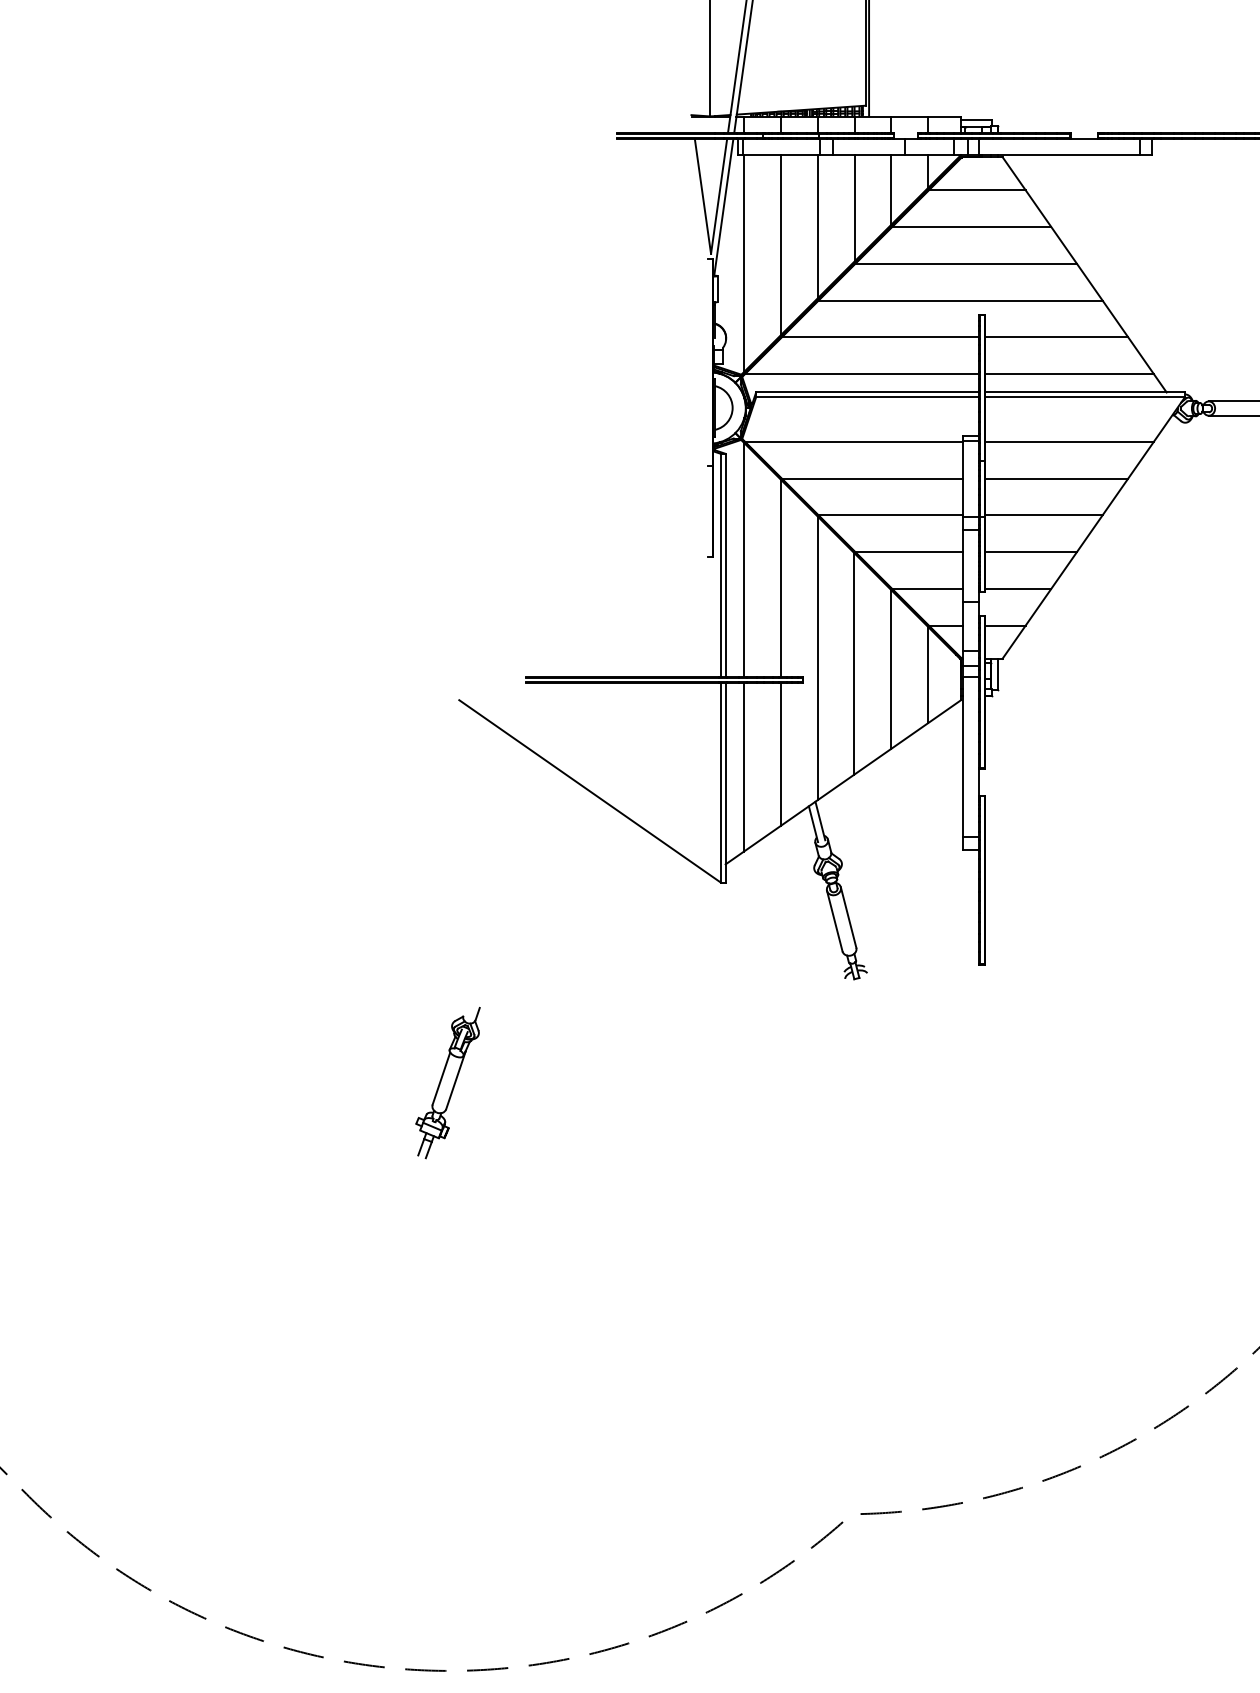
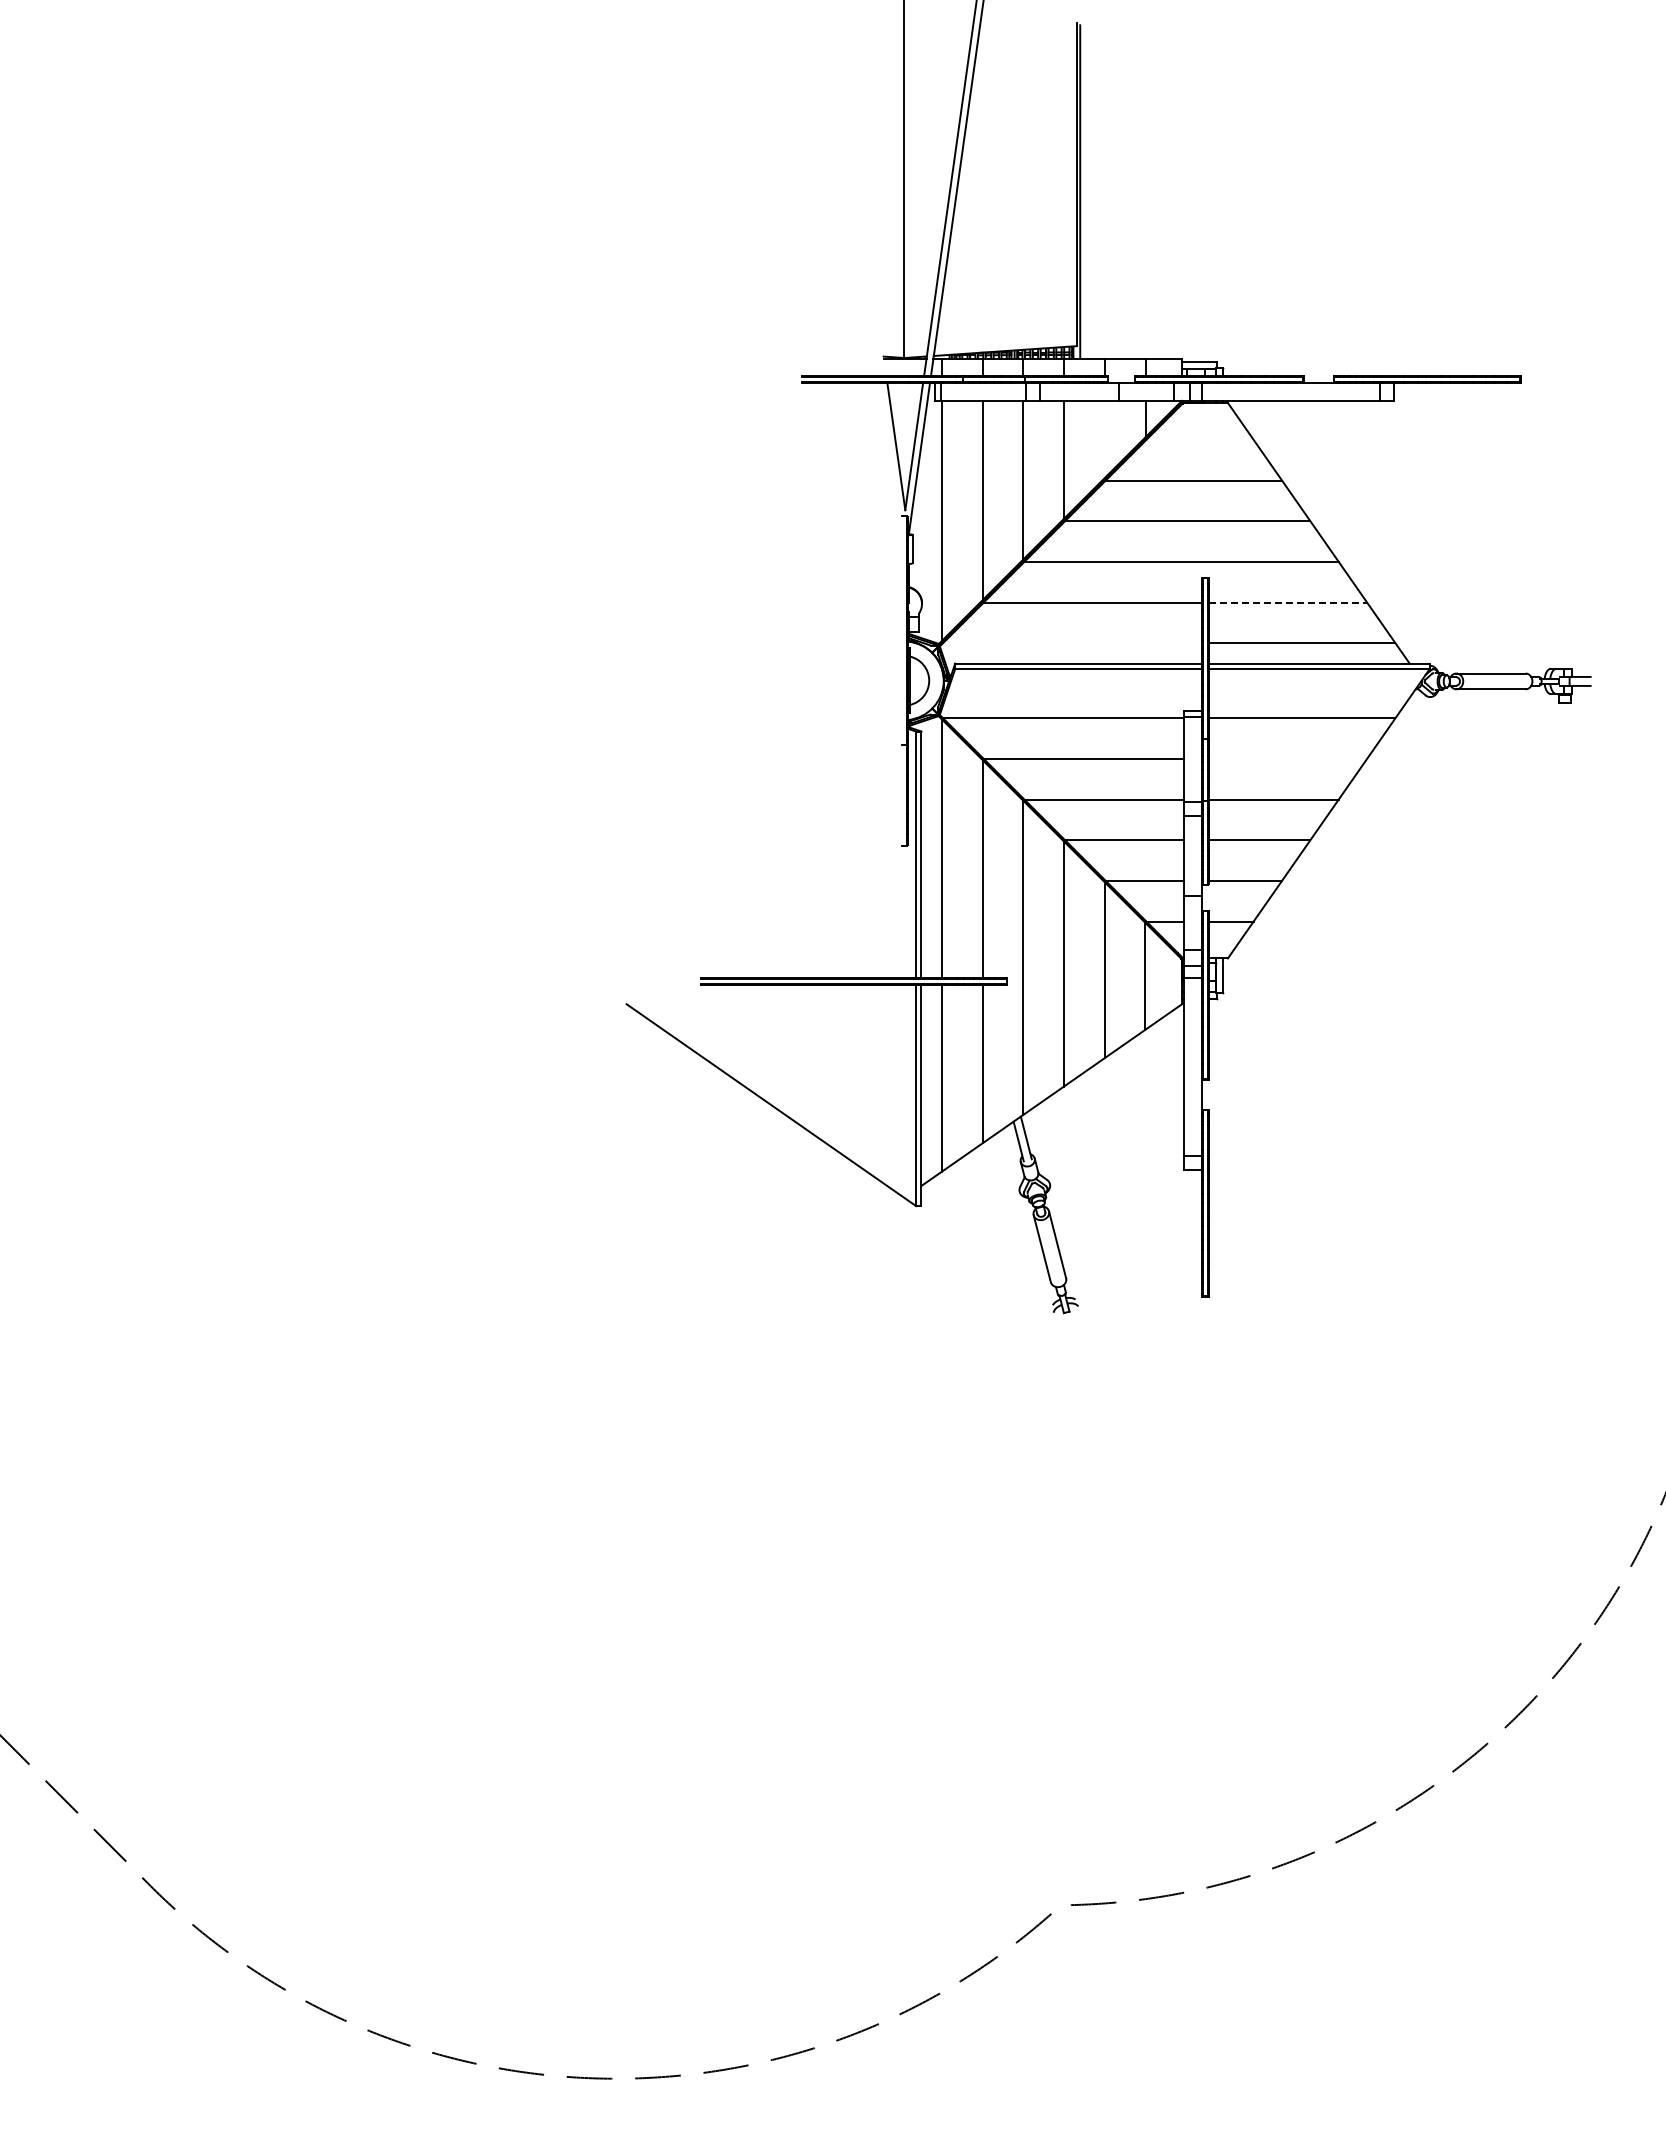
line: (891, 190) -> (1104, 439), removed
line: (976, 190) -> (1199, 439), removed
line: (1057, 337) -> (1288, 602), solid -> dashed
line: (862, 374) -> (1072, 643), removed
line: (1056, 478) -> (1287, 758), removed
part: (448, 1083) -> (614, 1428), removed

